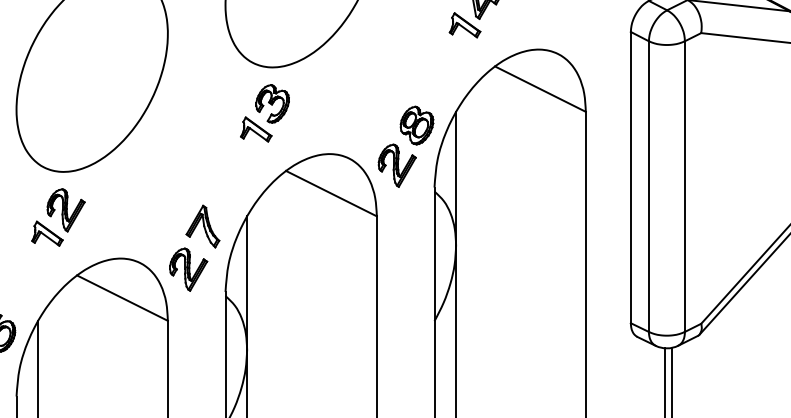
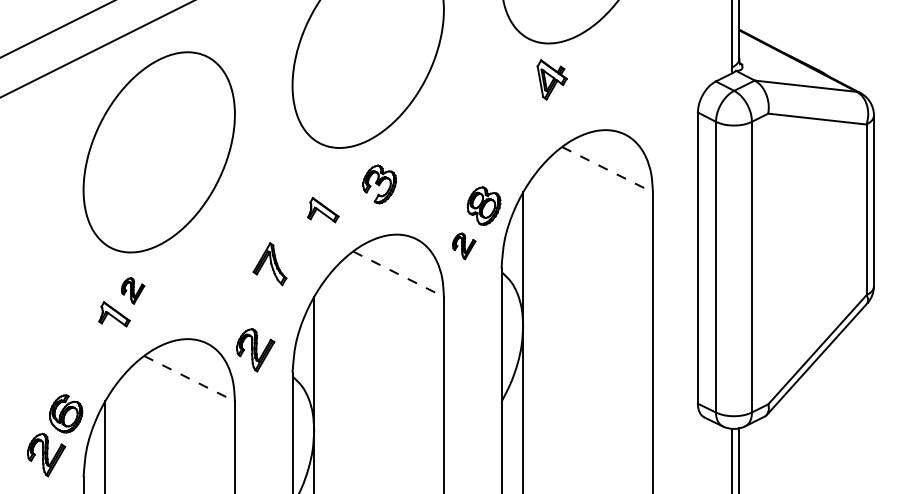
part: (464, 24) -> (531, 105), removed
line: (540, 88) -> (607, 169), solid -> dashed
part: (272, 103) -> (379, 184), moved
part: (396, 165) -> (463, 246), size x0.6
line: (331, 193) -> (398, 274), solid -> dashed
part: (65, 209) -> (132, 290), size x0.6
part: (202, 226) -> (269, 264), moved
line: (122, 297) -> (189, 378), solid -> dashed

